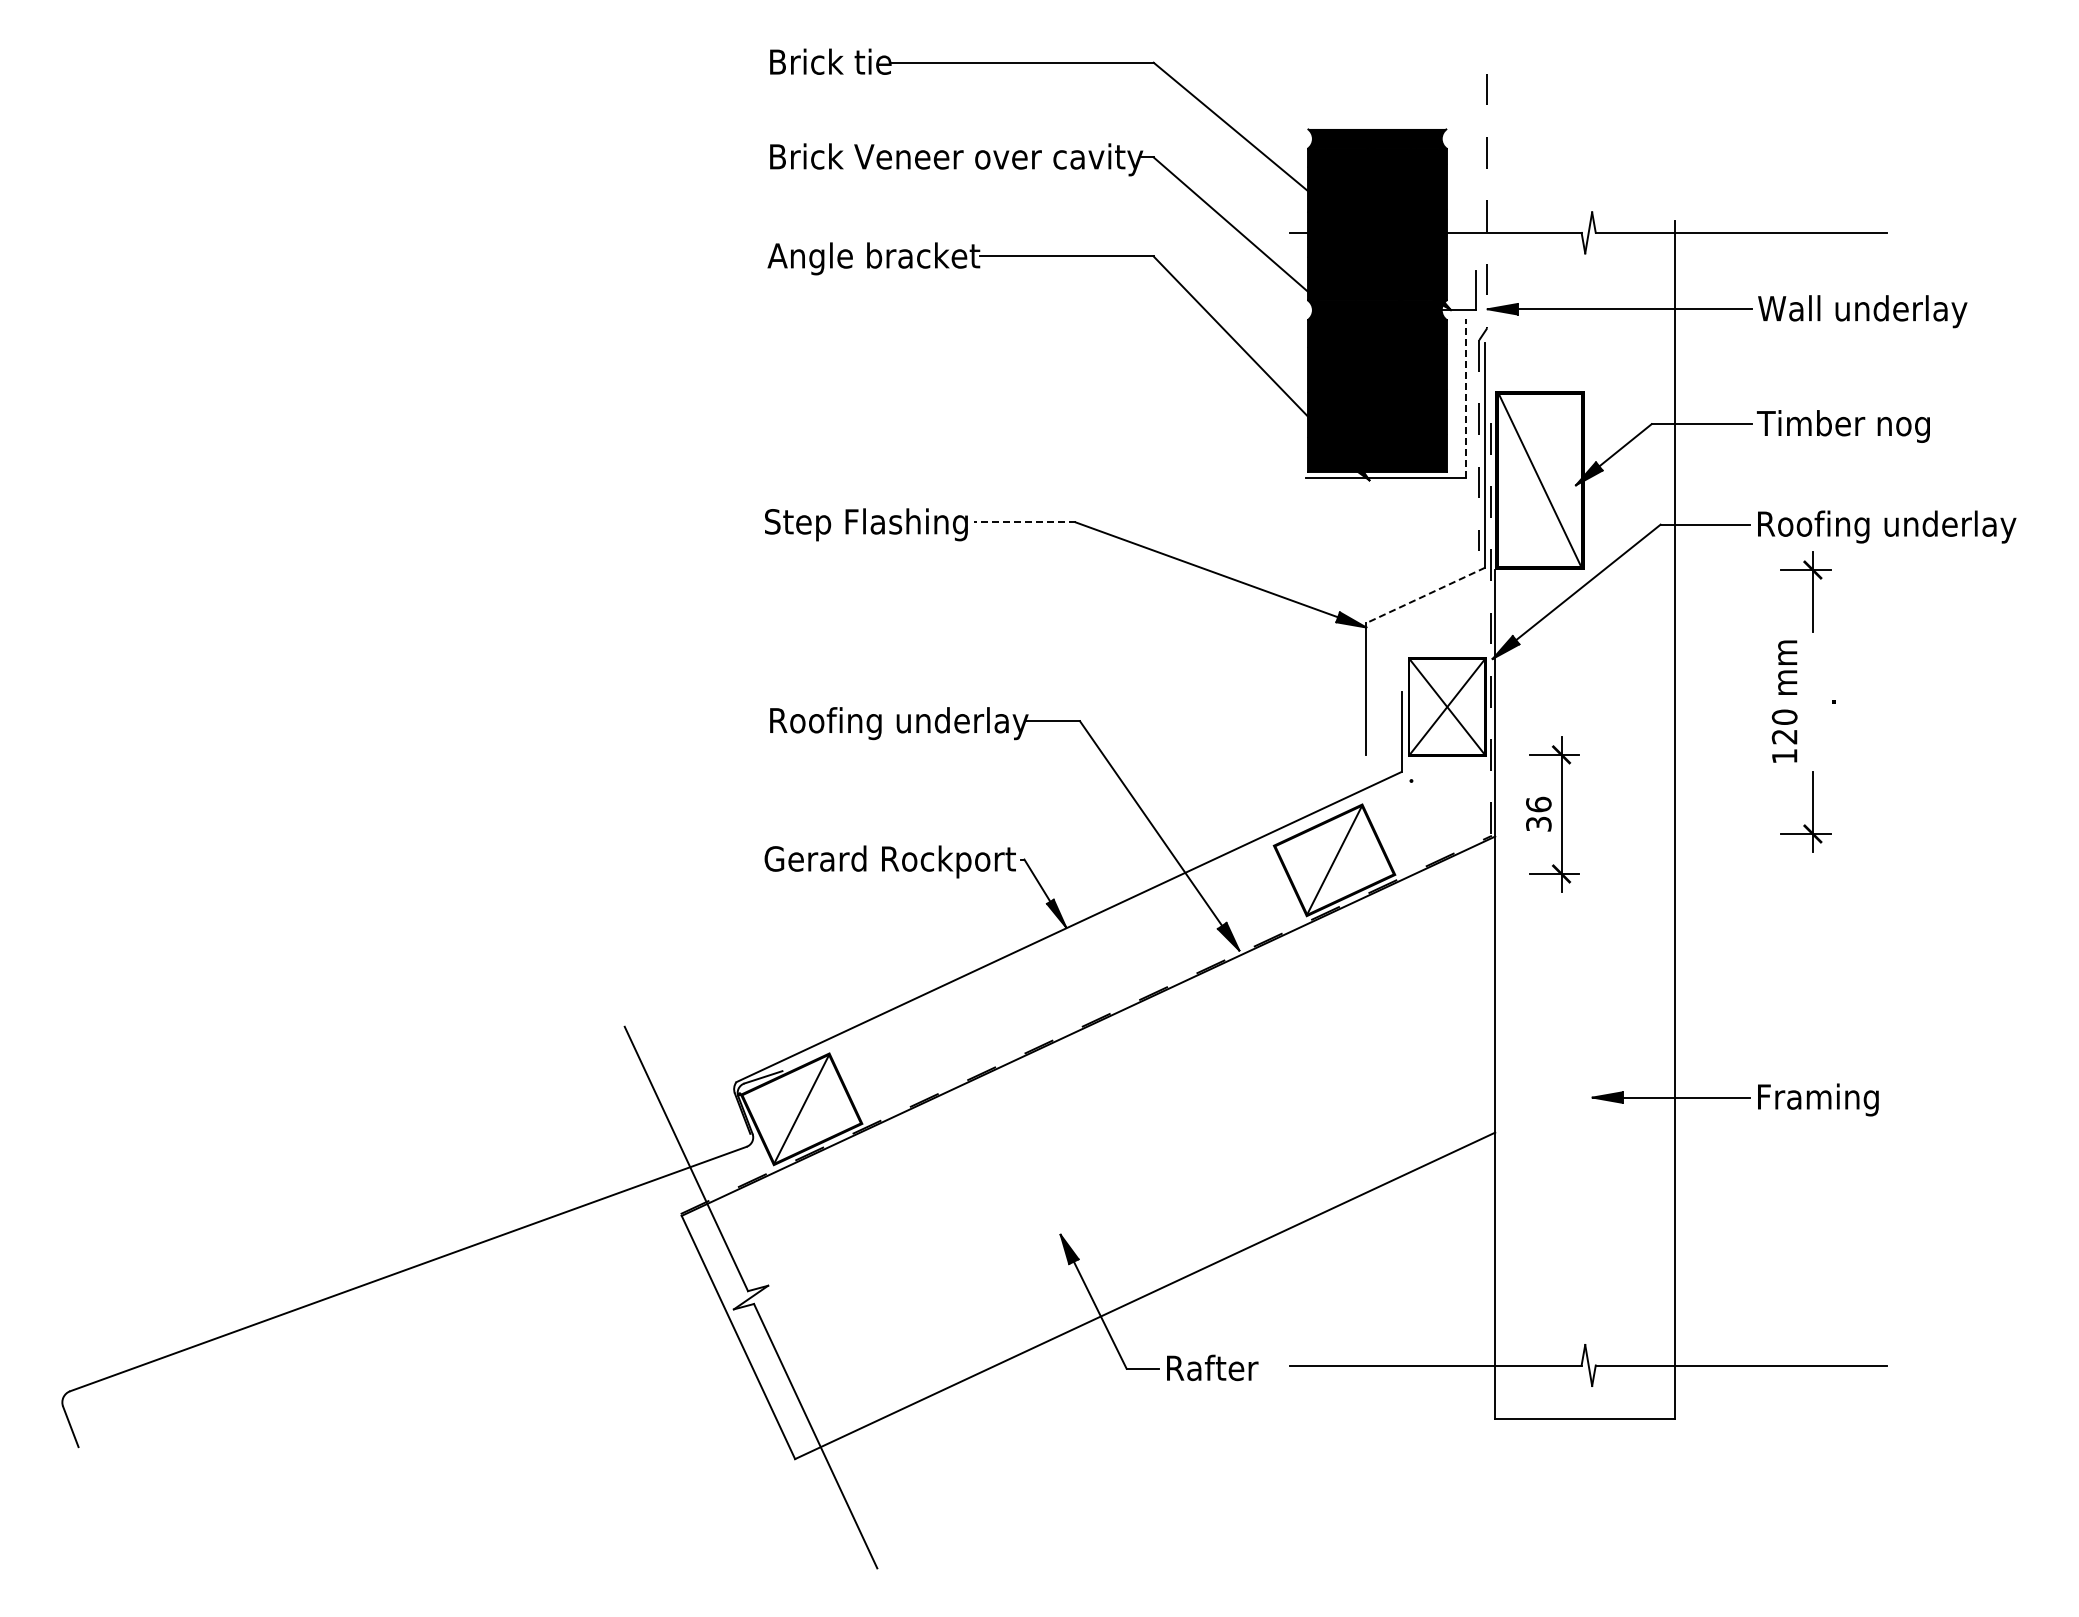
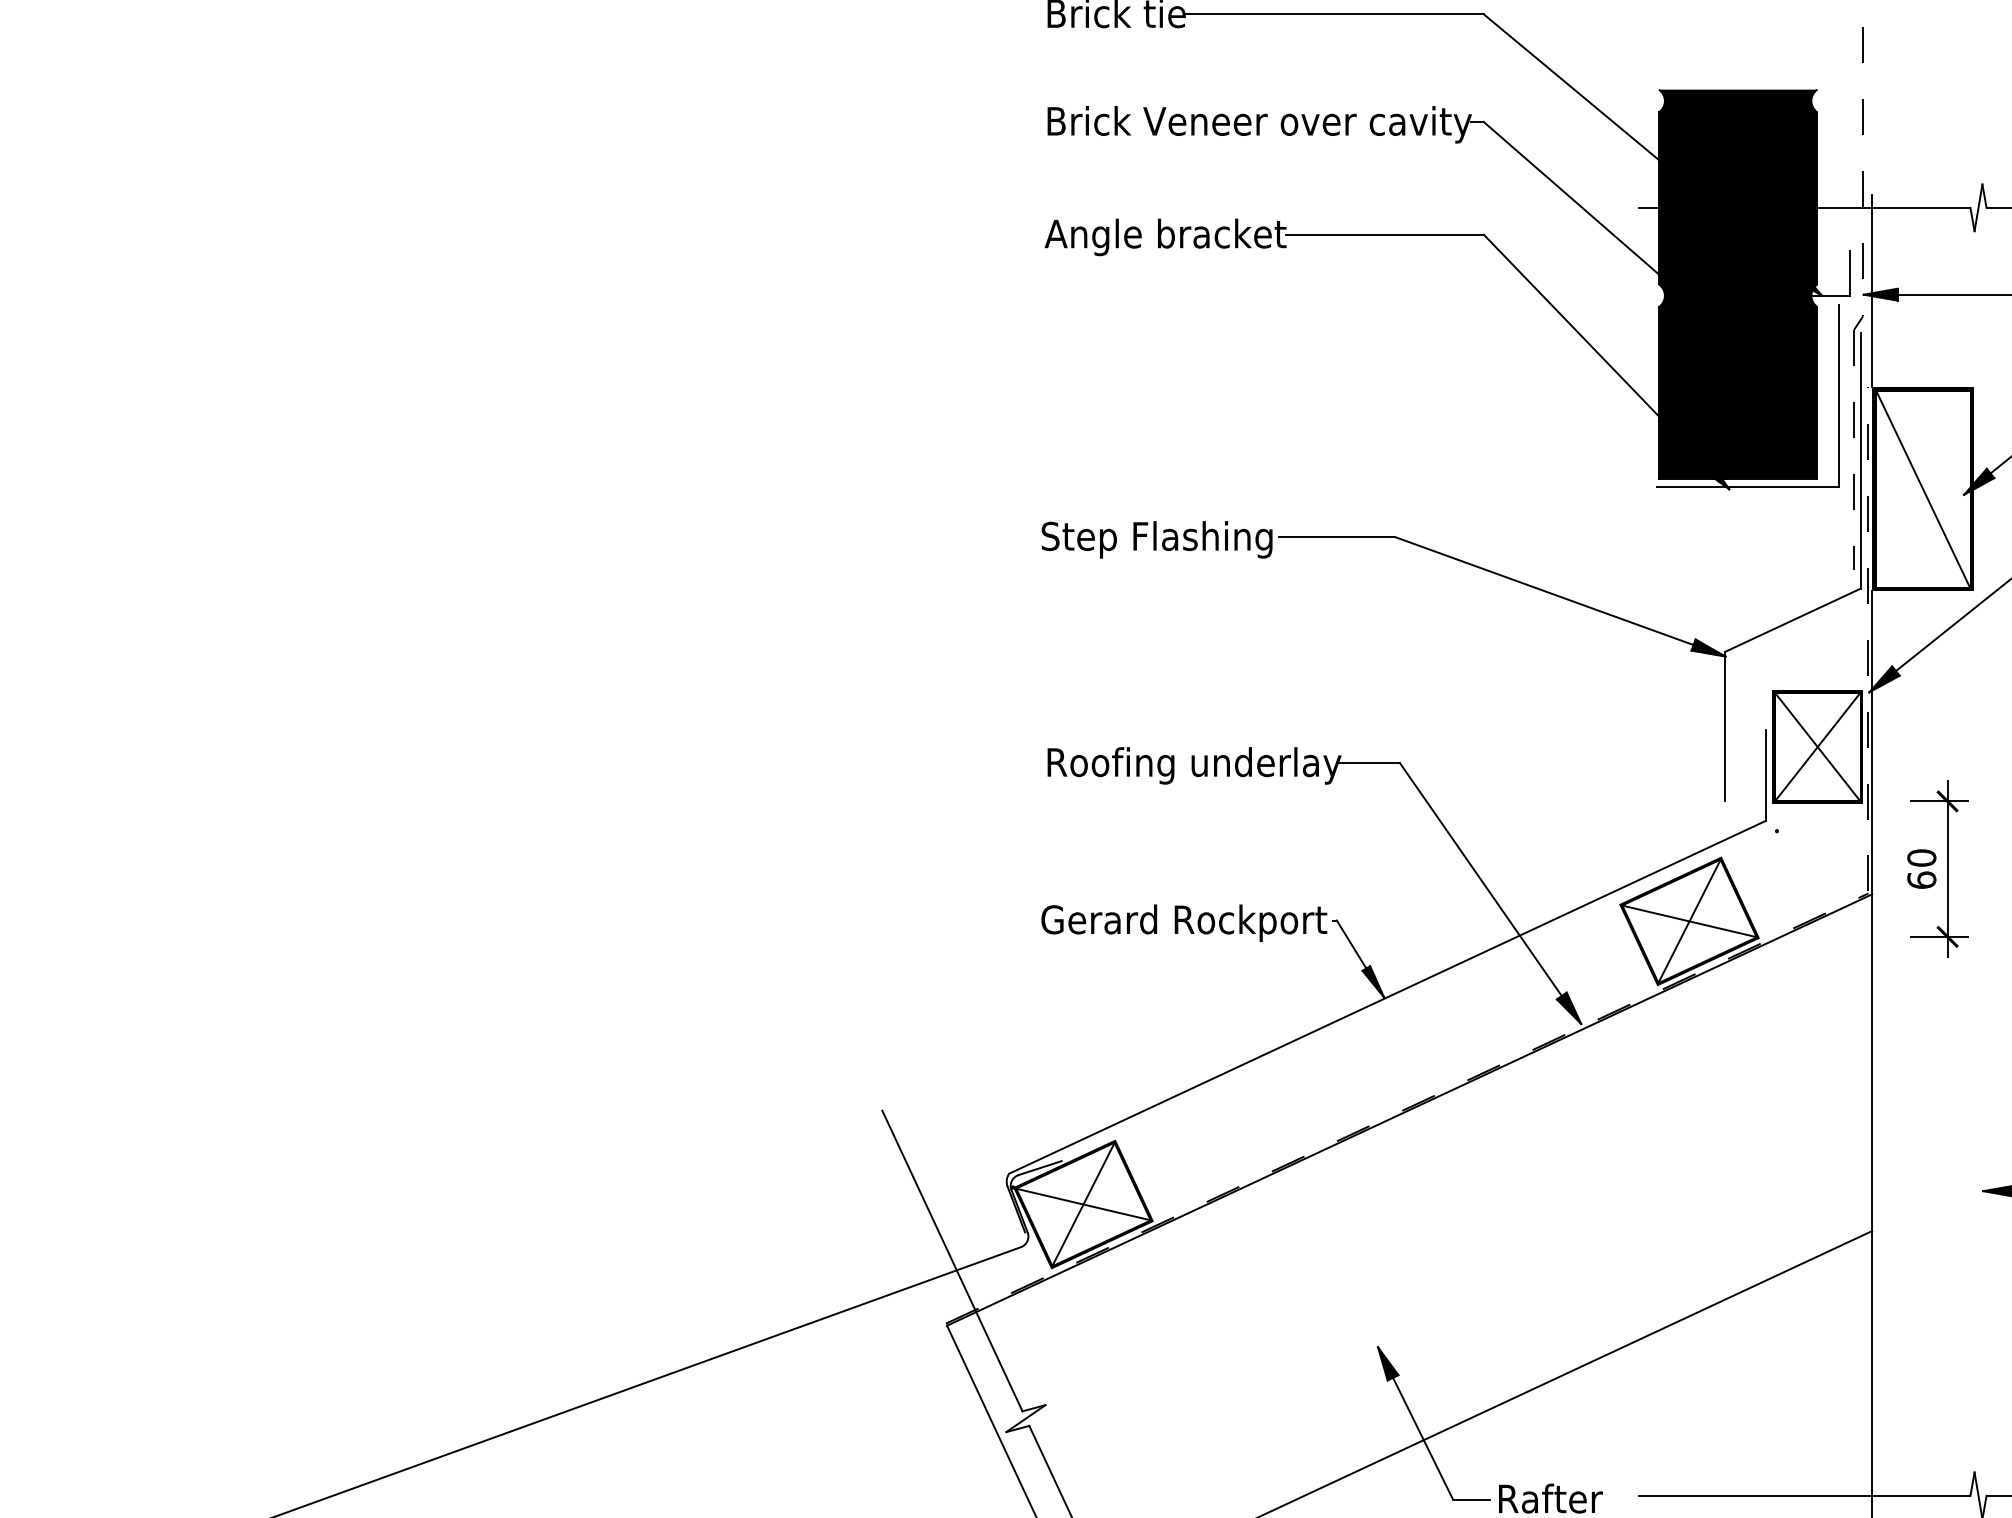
line: (1495, 305) -> (1872, 290), added
line: (1465, 398) -> (1838, 396), dashed -> solid
line: (1024, 522) -> (1336, 537), dashed -> solid
line: (1425, 595) -> (1792, 620), dashed -> solid
text: (1538, 813) -> (1921, 868), 36 -> 60
line: (1334, 859) -> (1689, 920), added
line: (801, 1108) -> (1083, 1203), added

